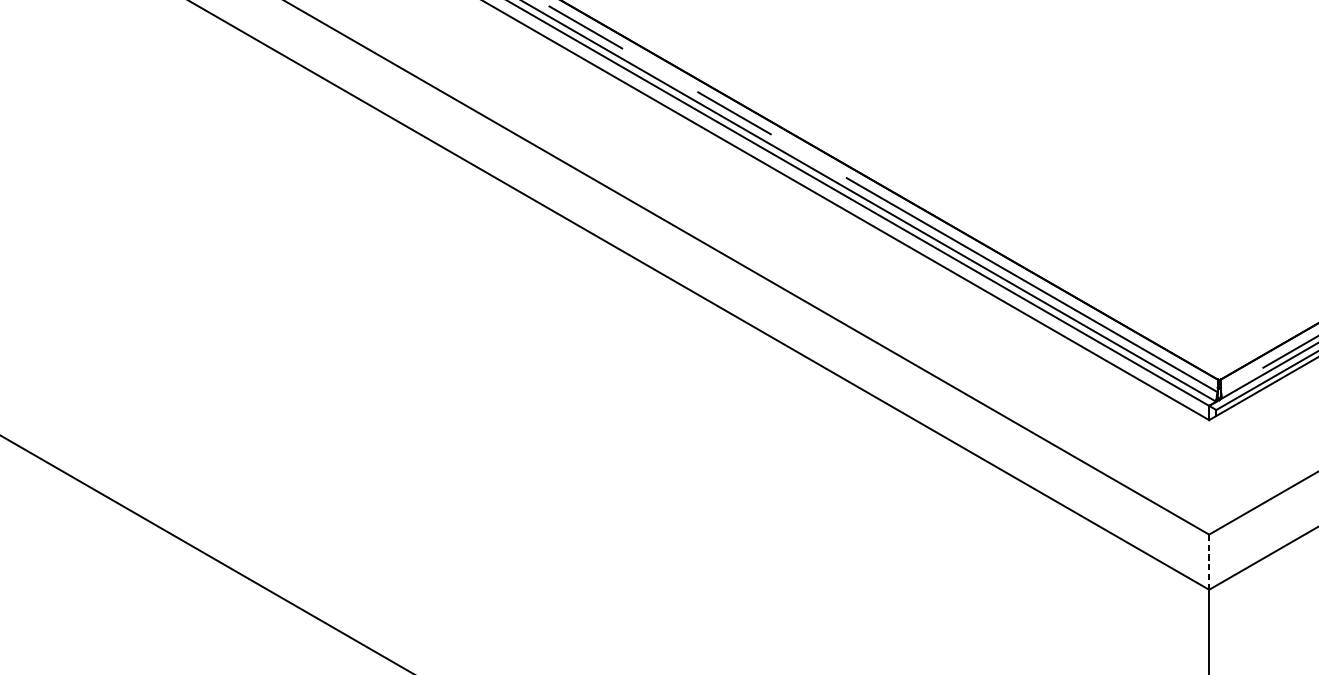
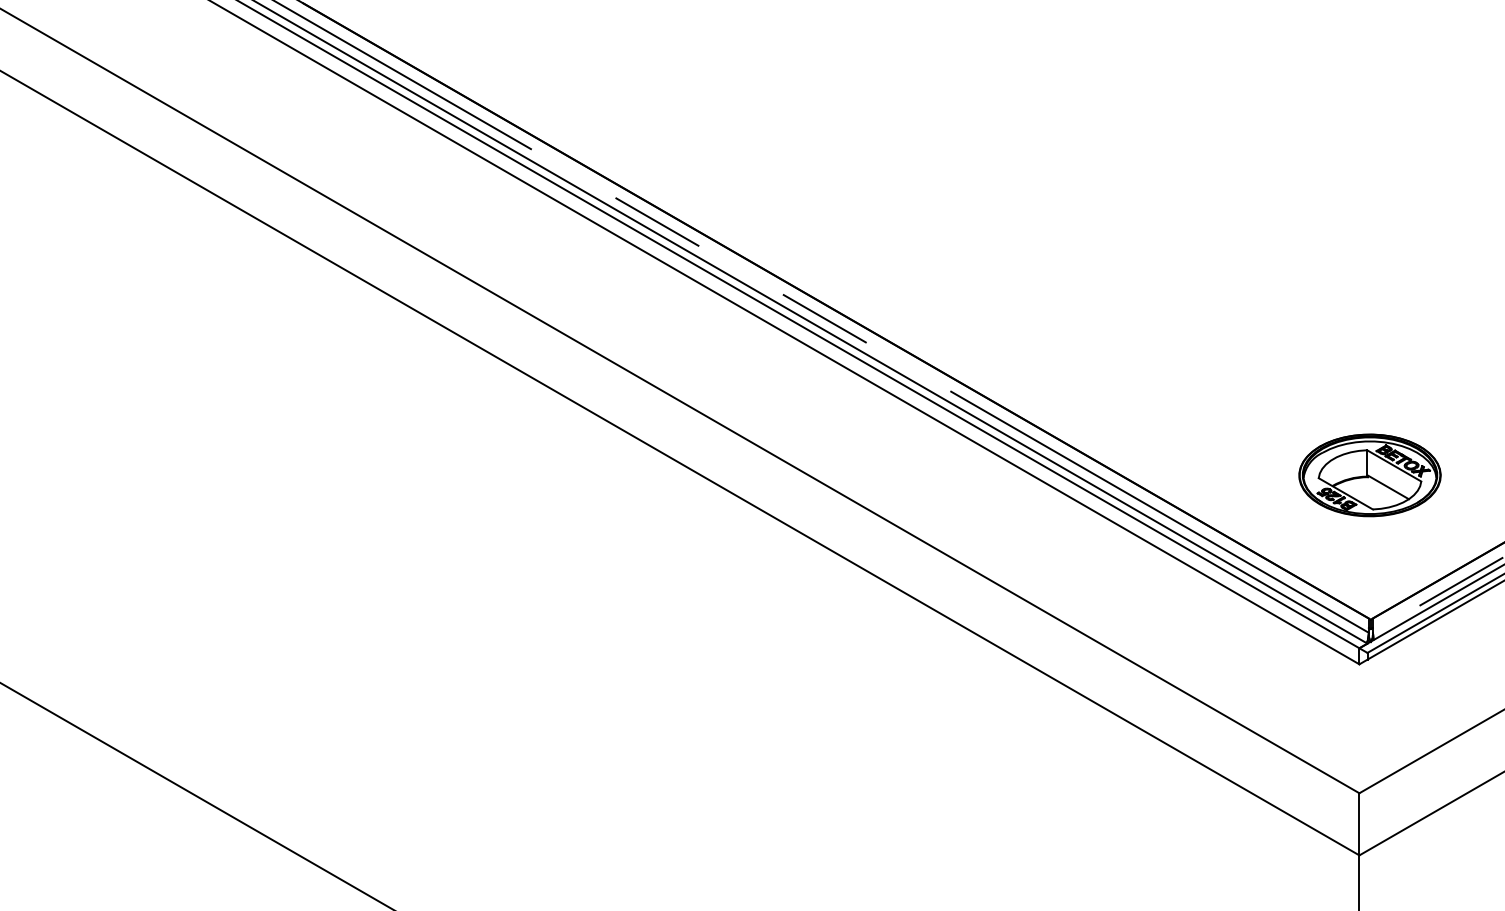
part: (1218, 252) -> (1369, 475), added
line: (1209, 561) -> (1359, 823), dashed -> solid

